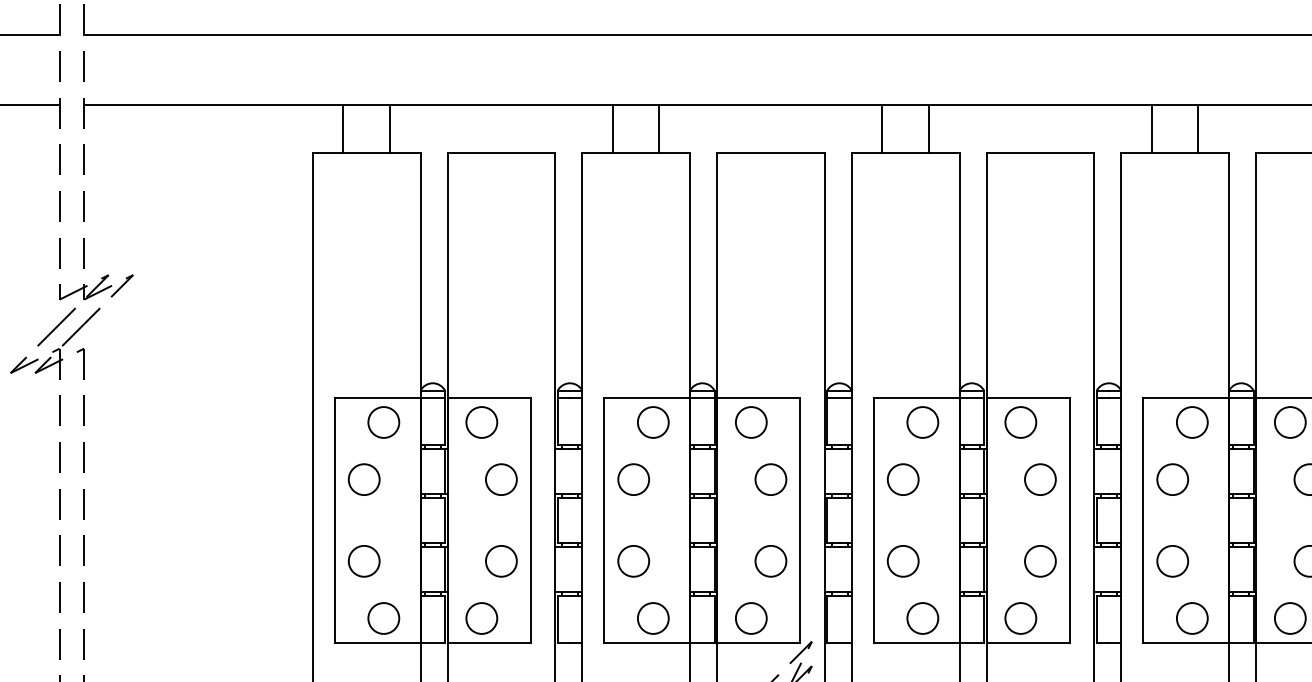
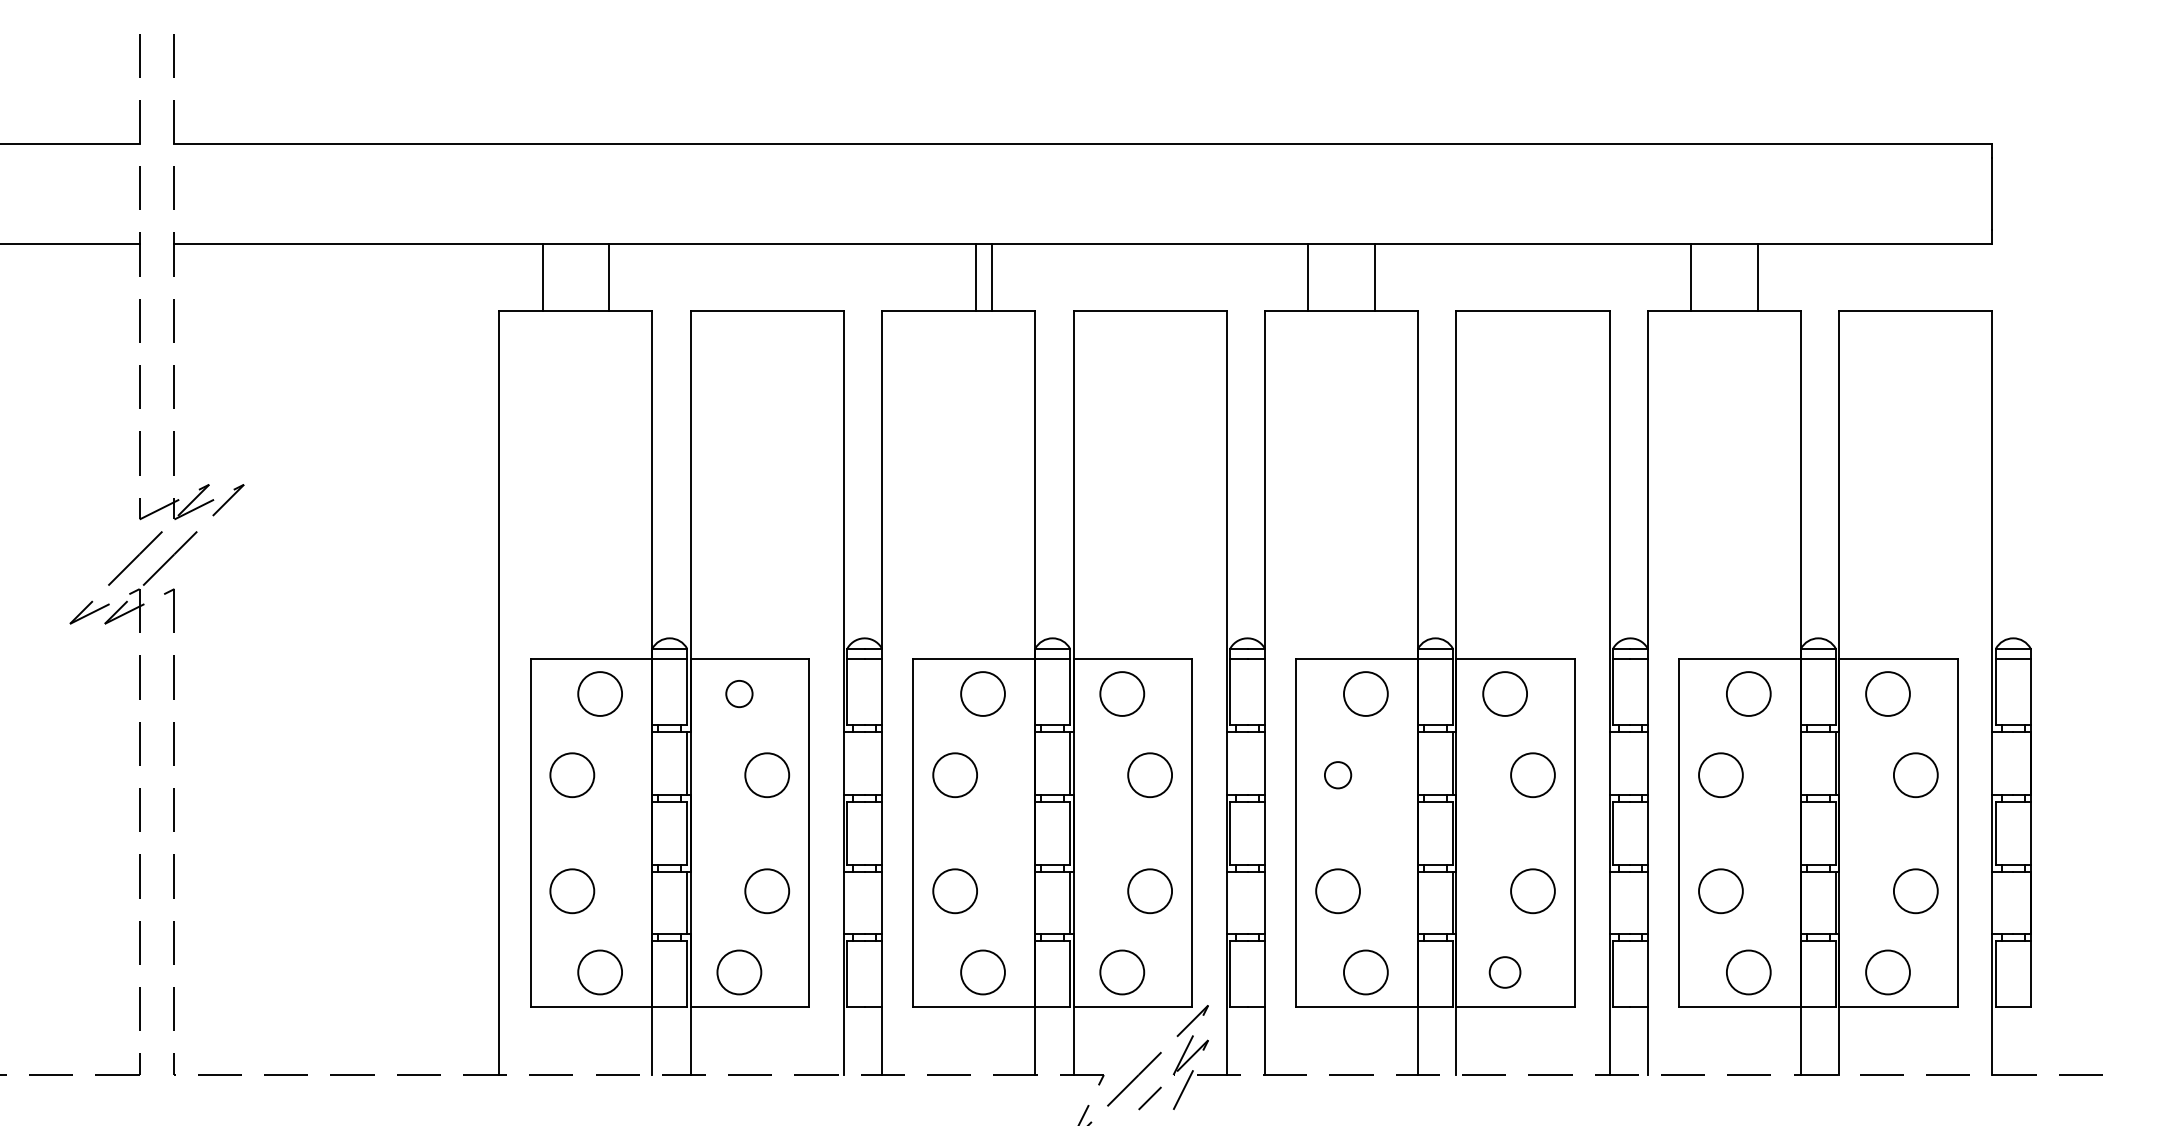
line: (612, 129) -> (975, 277), moved
circle: (481, 422) -> (739, 693), size x0.6
circle: (903, 479) -> (1338, 775), size x0.6
circle: (1020, 618) -> (1504, 972), size x0.7

